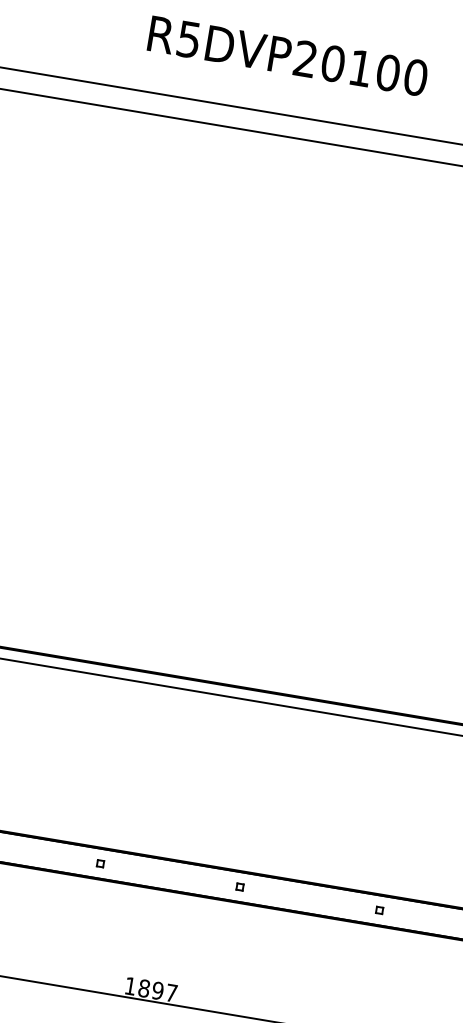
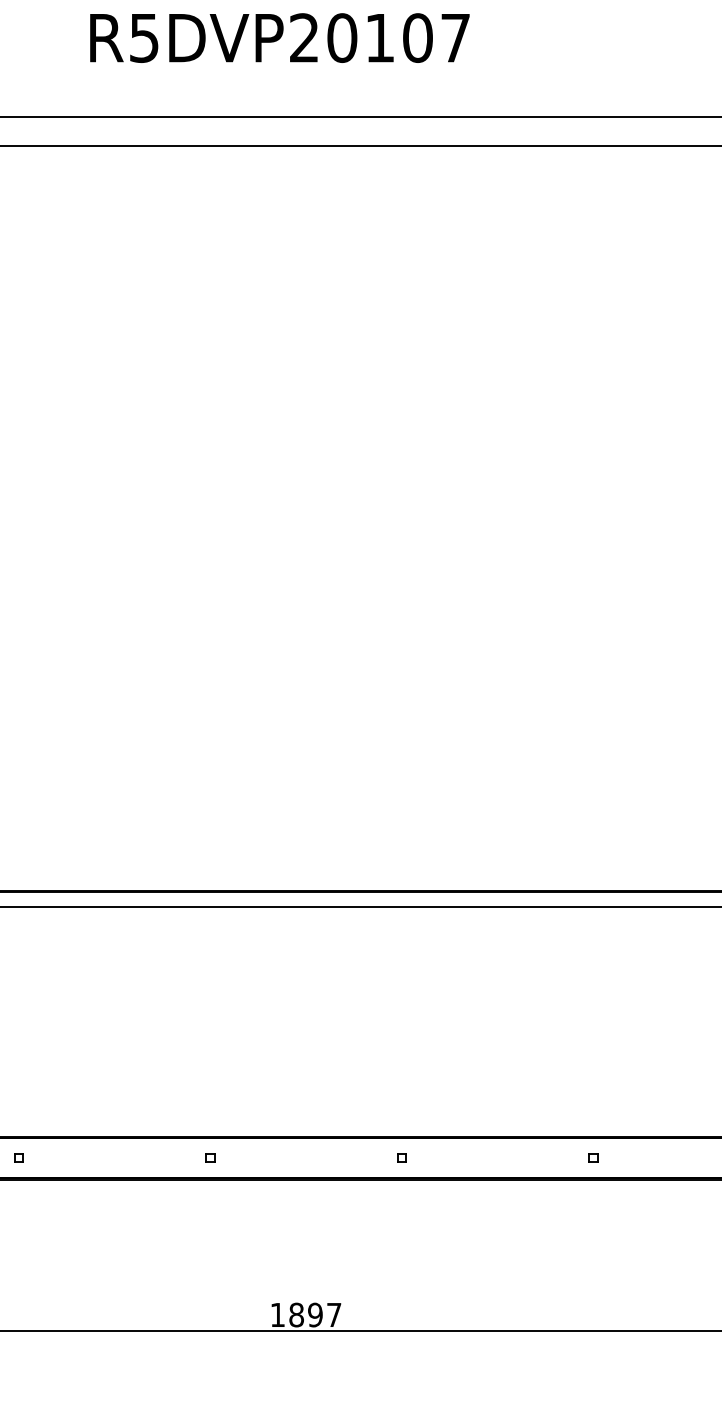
text: (415, 77) -> (455, 37), R5DVP20100 -> R5DVP20107

